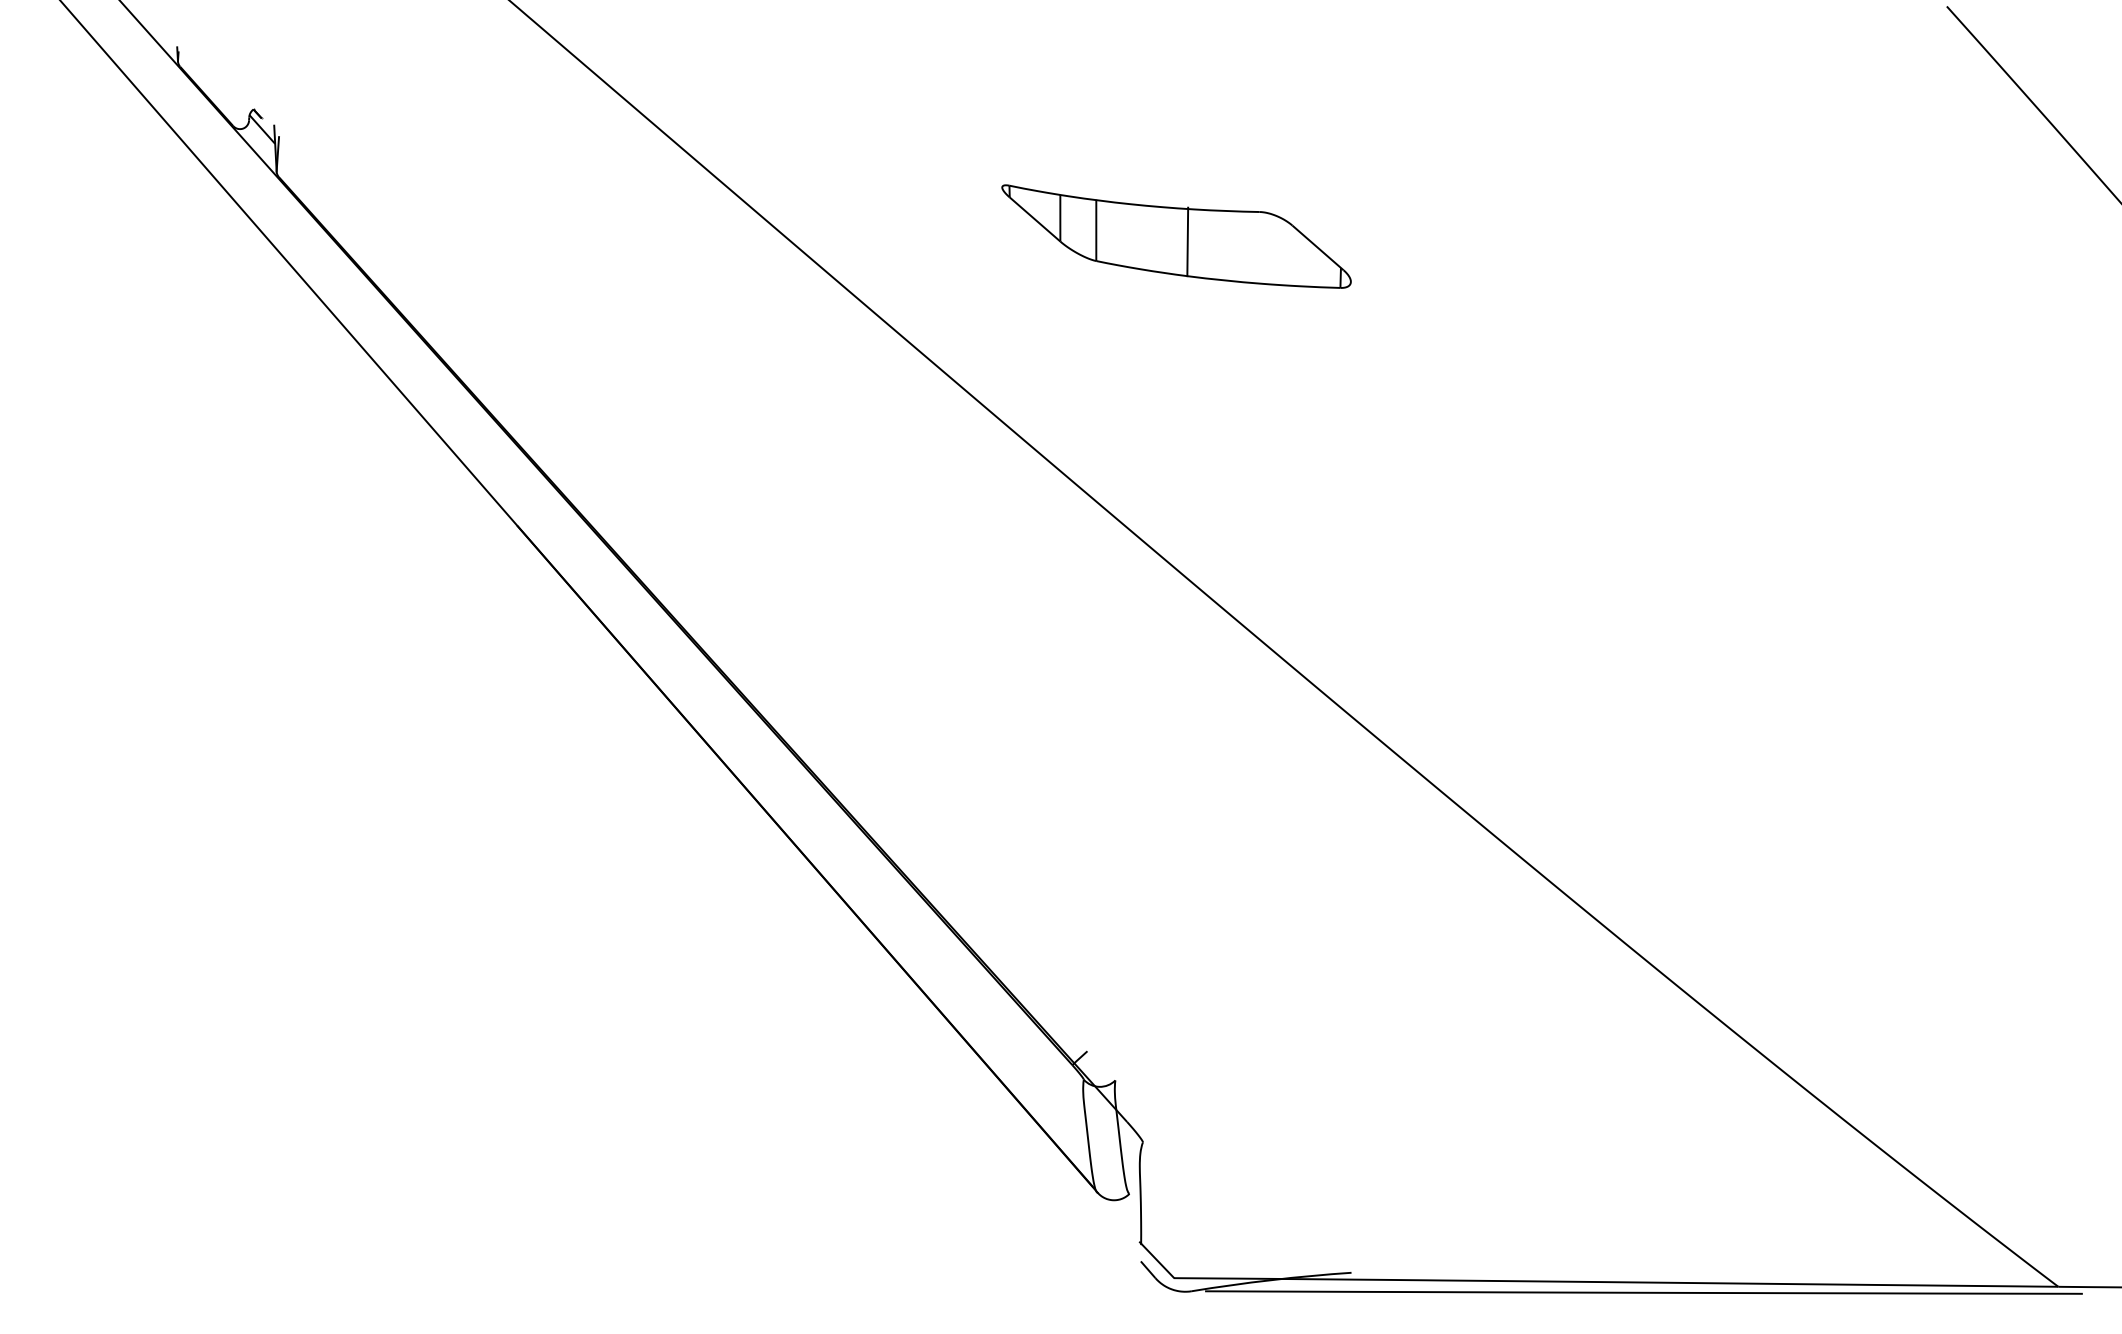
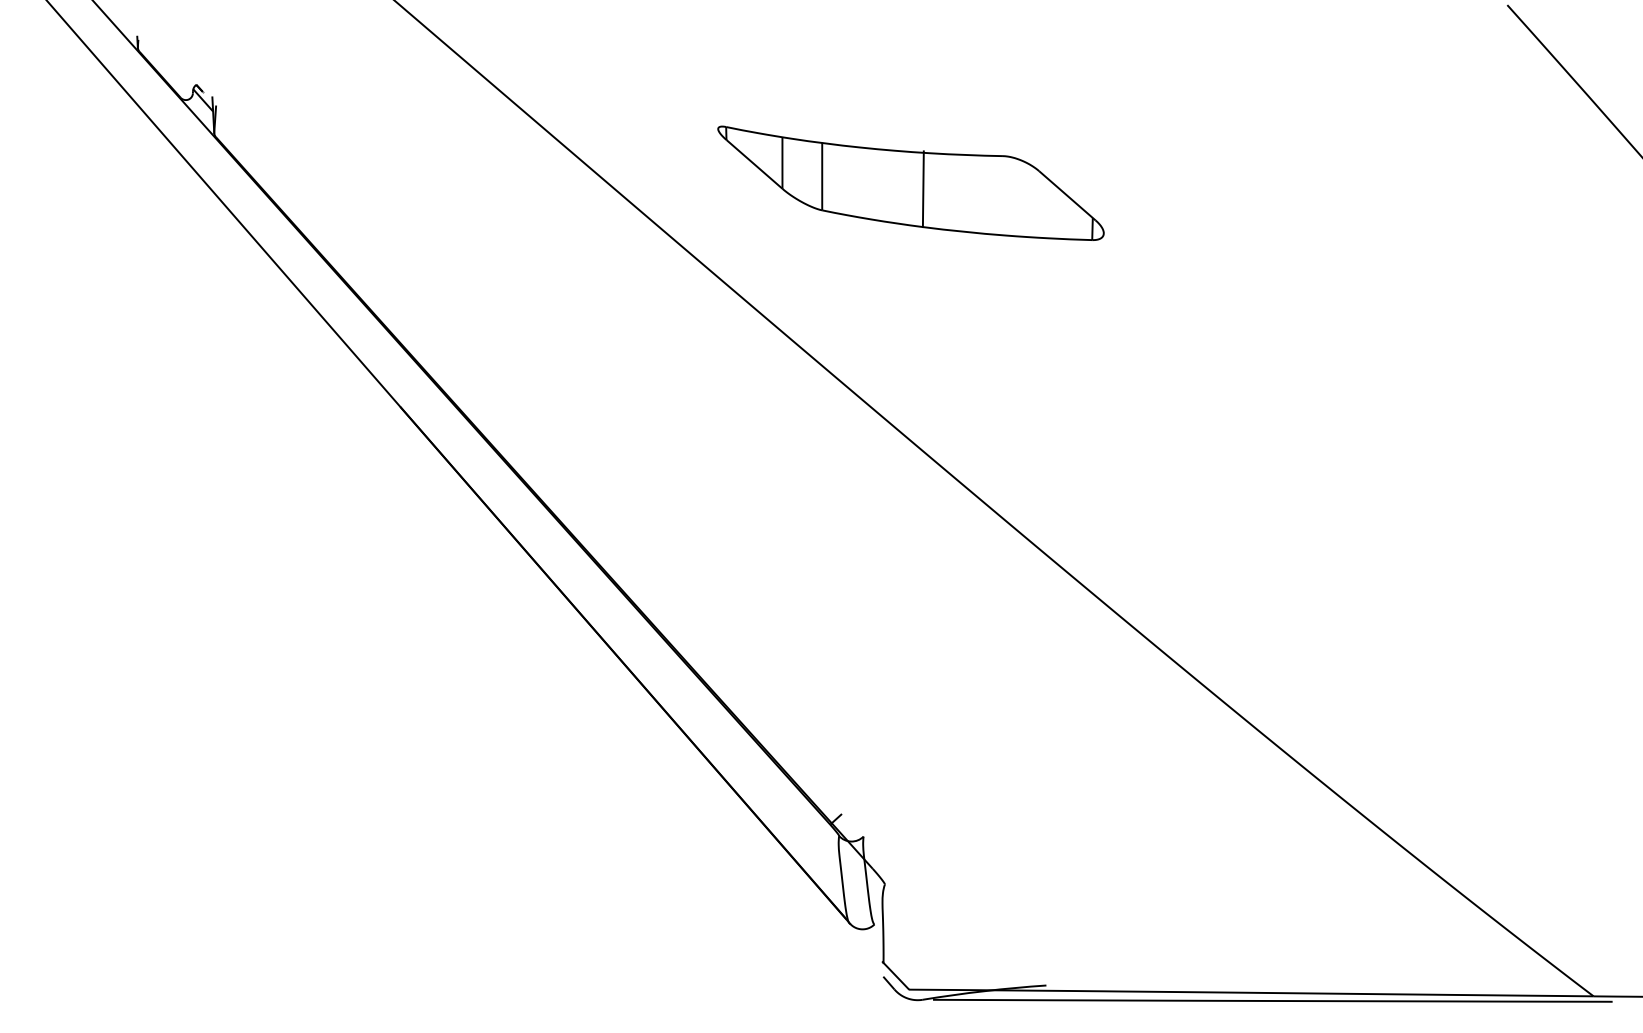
part: (1176, 236) -> (910, 183), size x1.43

